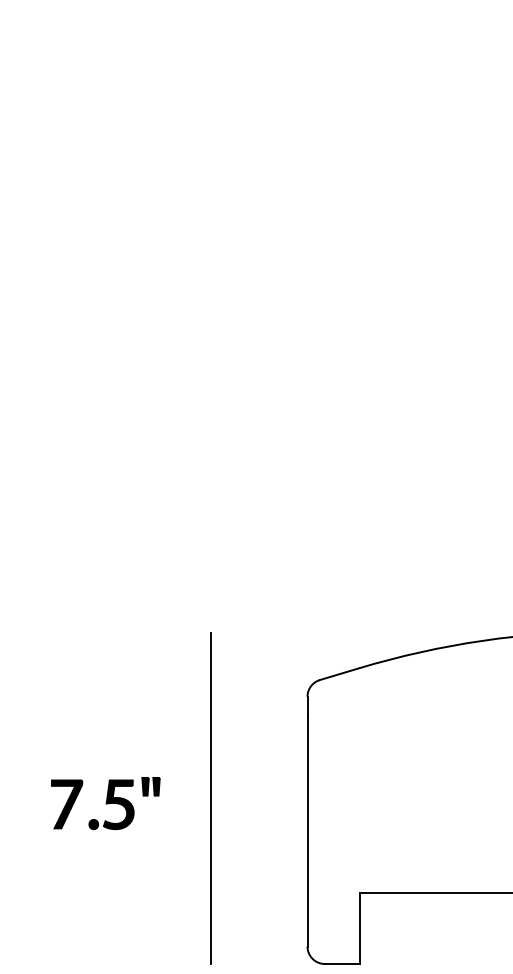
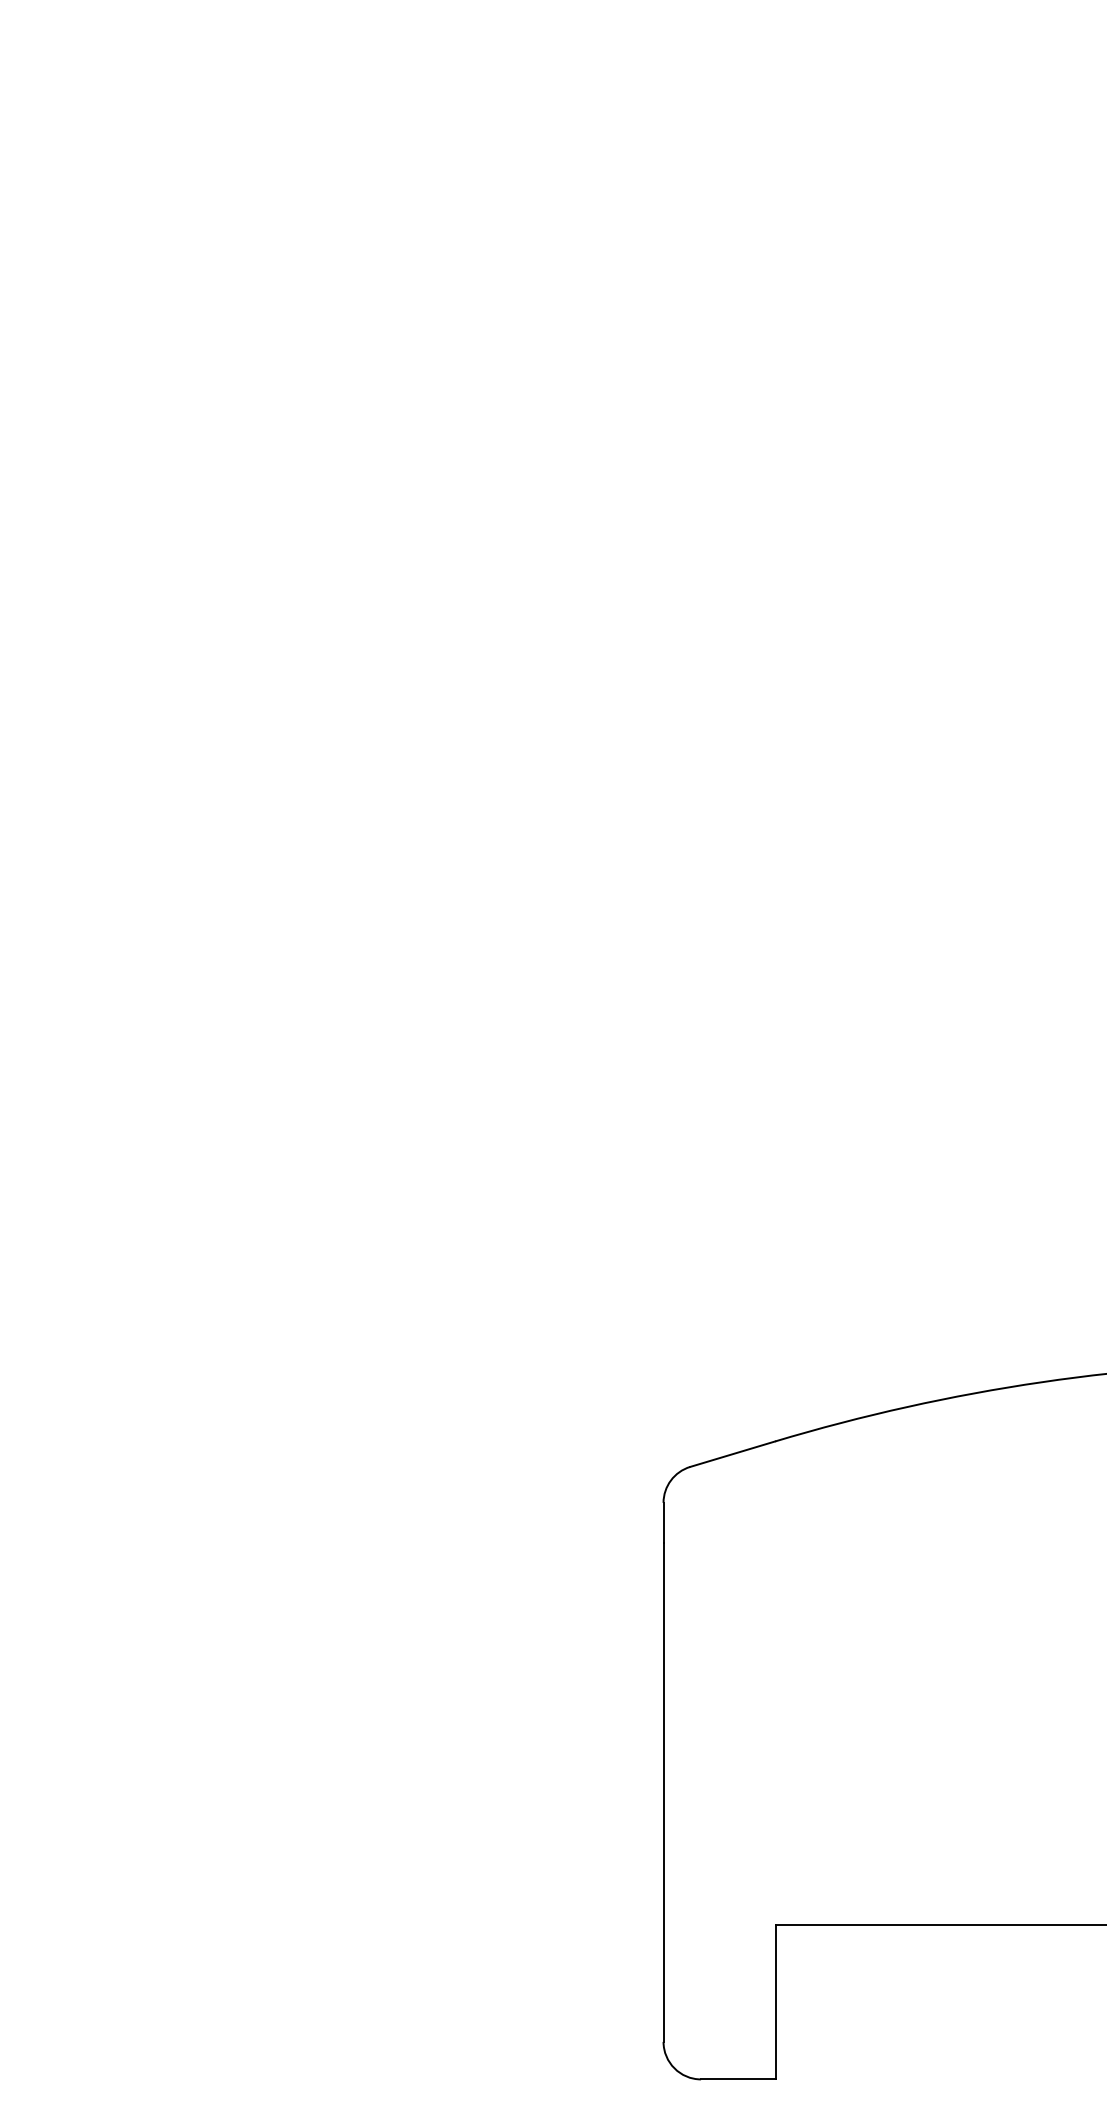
line: (210, 798) -> (454, 1722), removed
part: (105, 803) -> (227, 1733), removed

